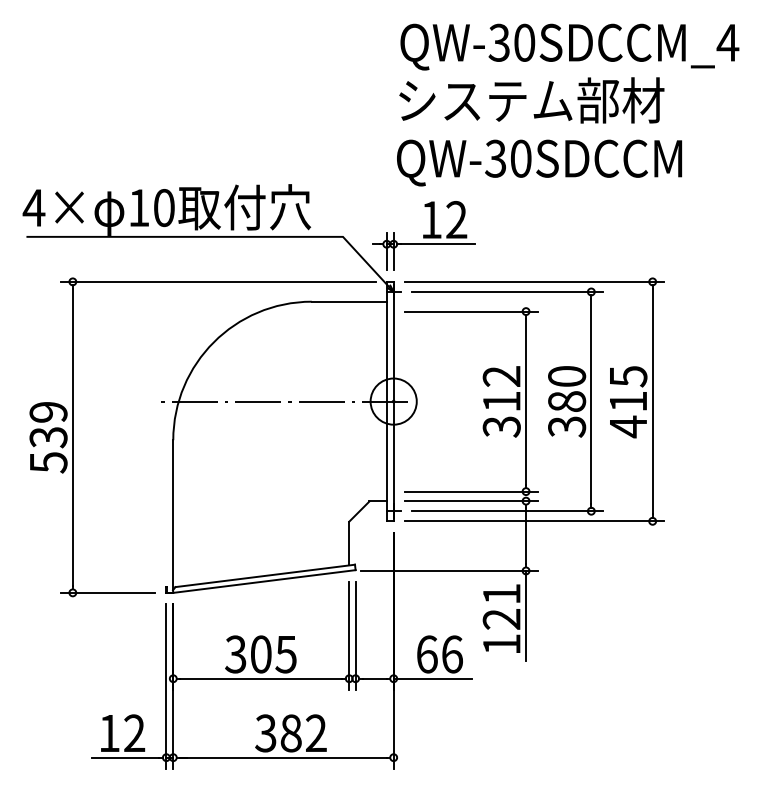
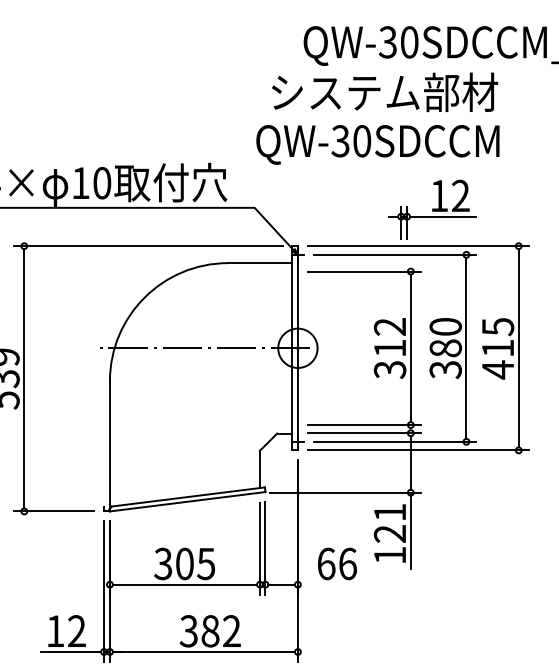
text: (531, 100) -> (384, 92), moved
text: (539, 162) -> (377, 144), moved
part: (423, 235) -> (432, 209), moved
line: (432, 678) -> (331, 584), removed

